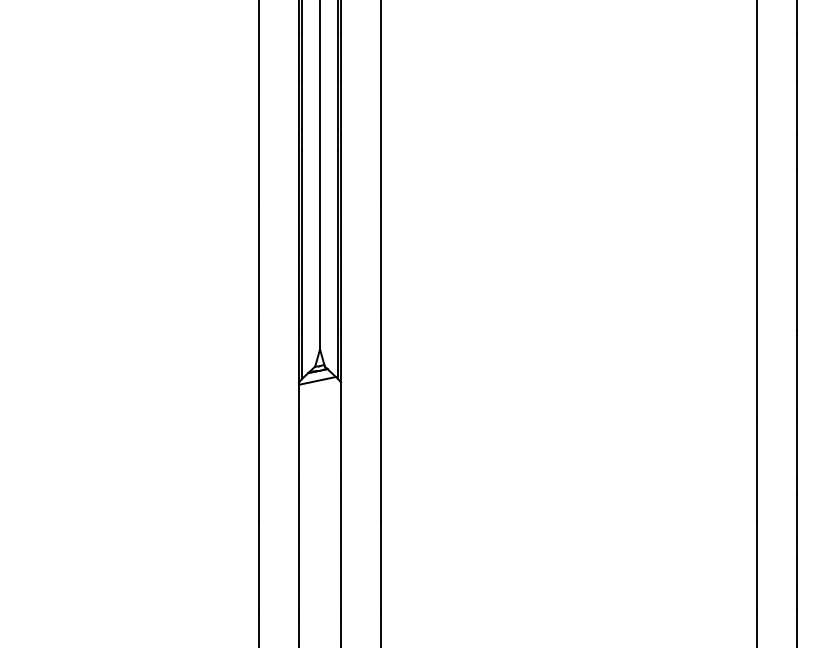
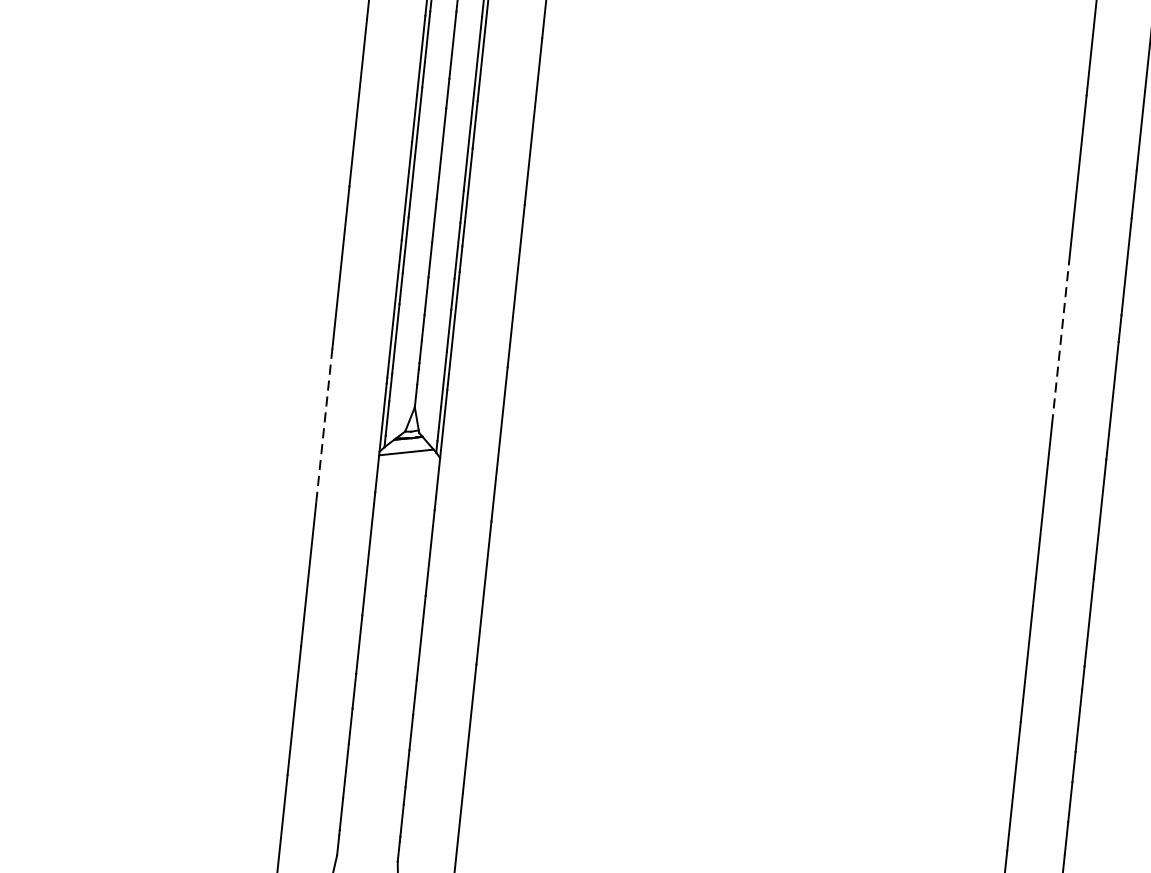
line: (757, 258) -> (1060, 342), solid -> dashed
line: (259, 369) -> (324, 427), solid -> dashed

